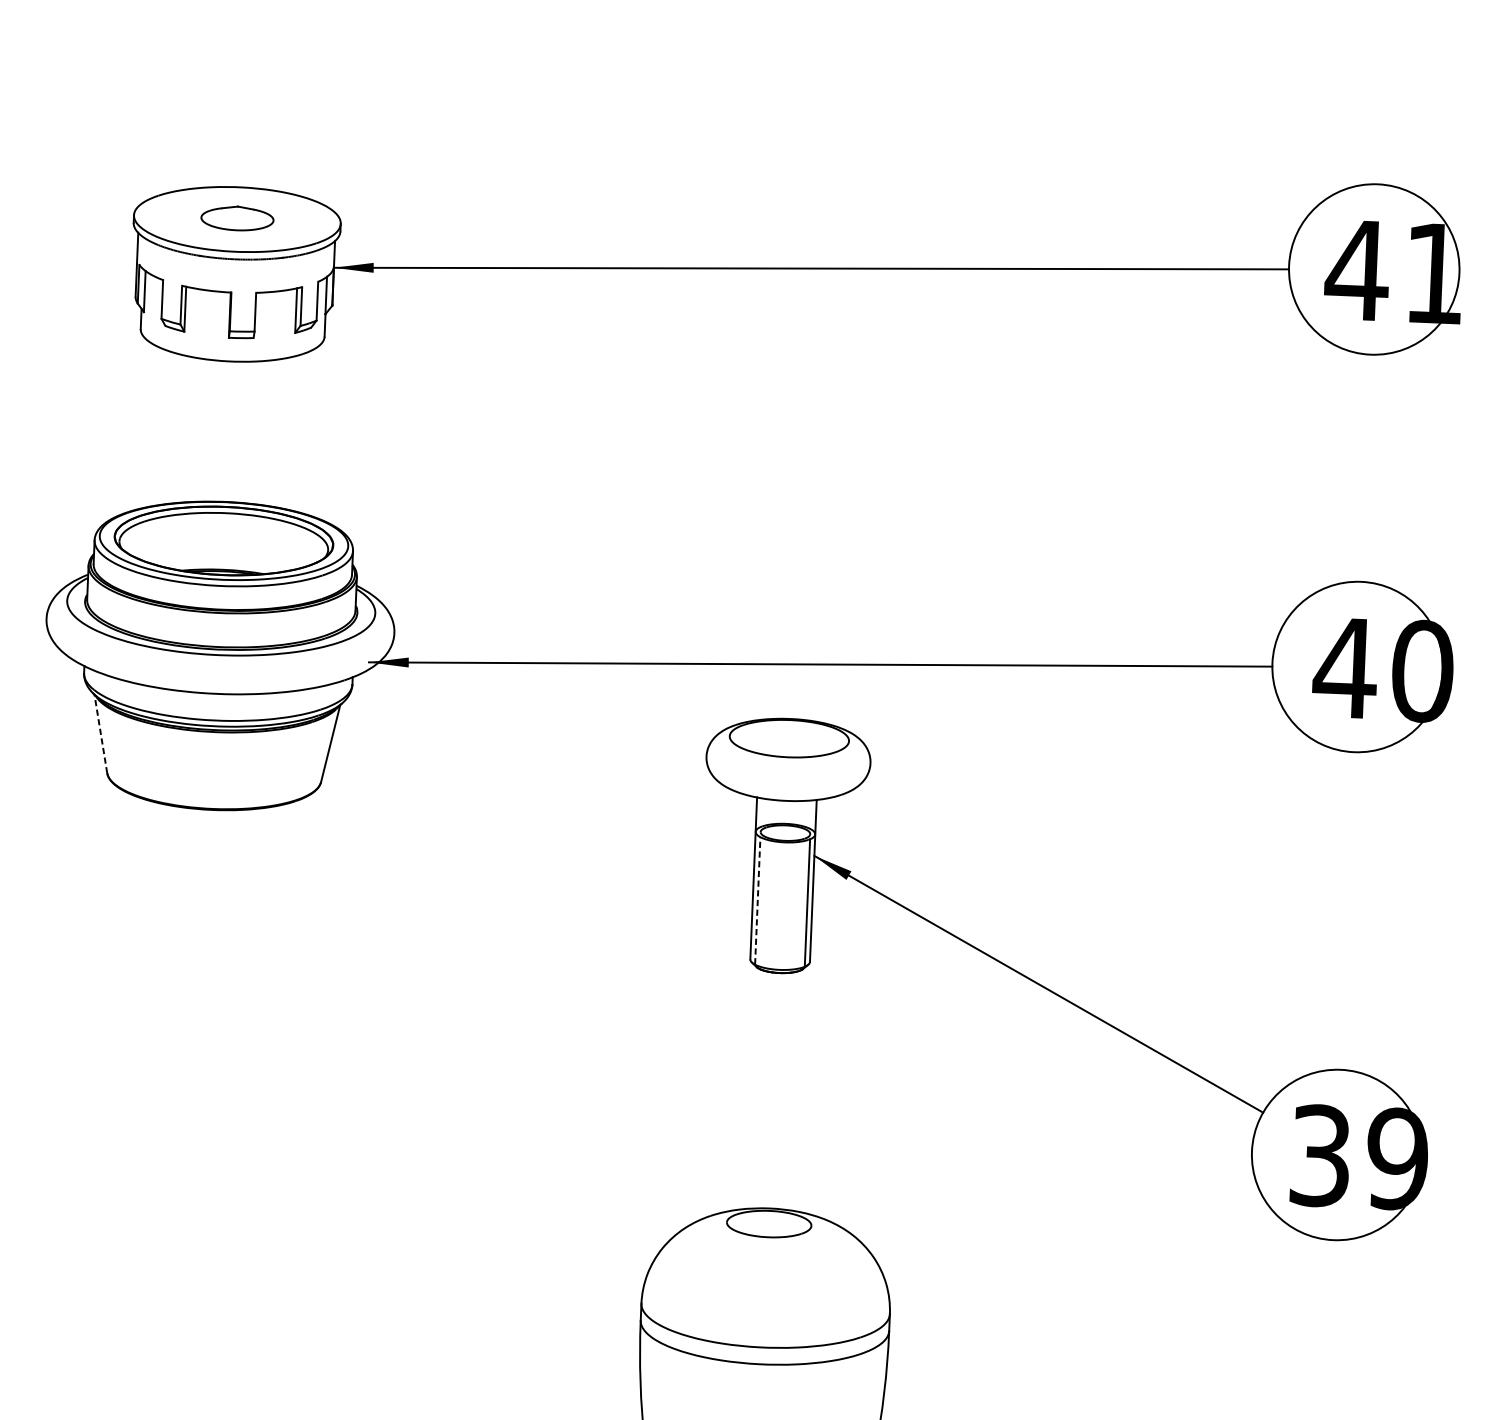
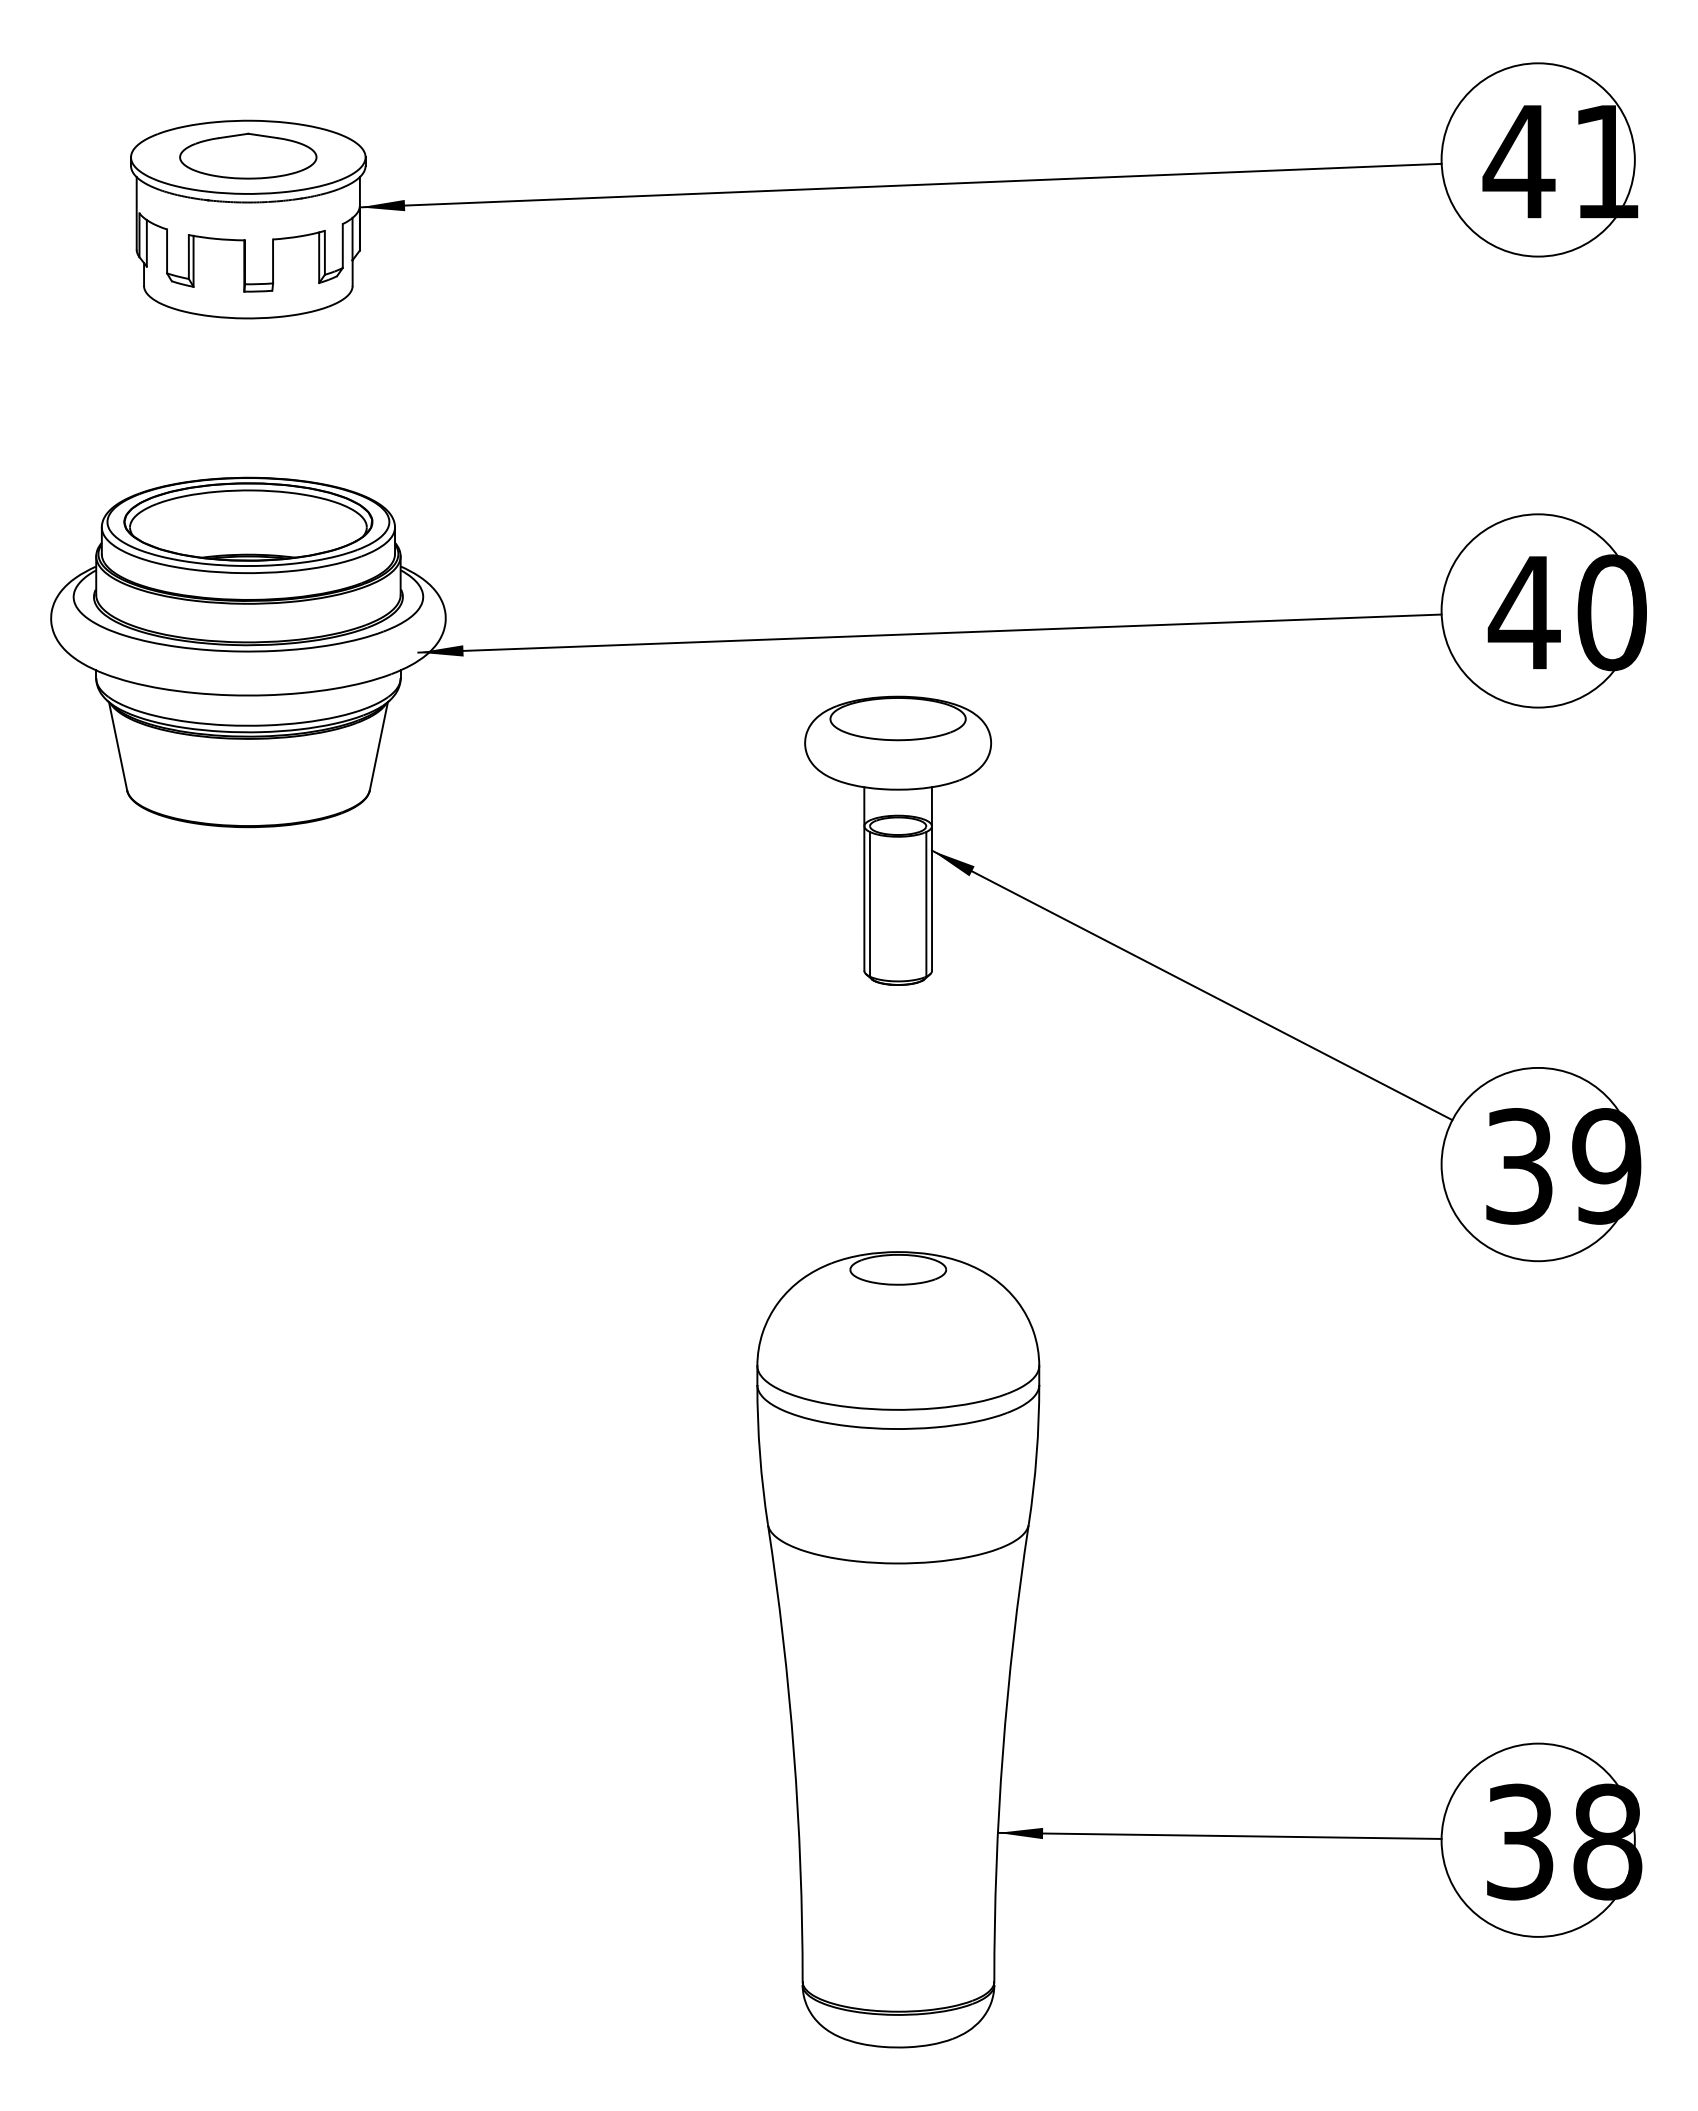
part: (237, 217) -> (248, 155), size x1.67
line: (101, 733) -> (118, 745), dashed -> solid
line: (757, 900) -> (869, 903), dashed -> solid

